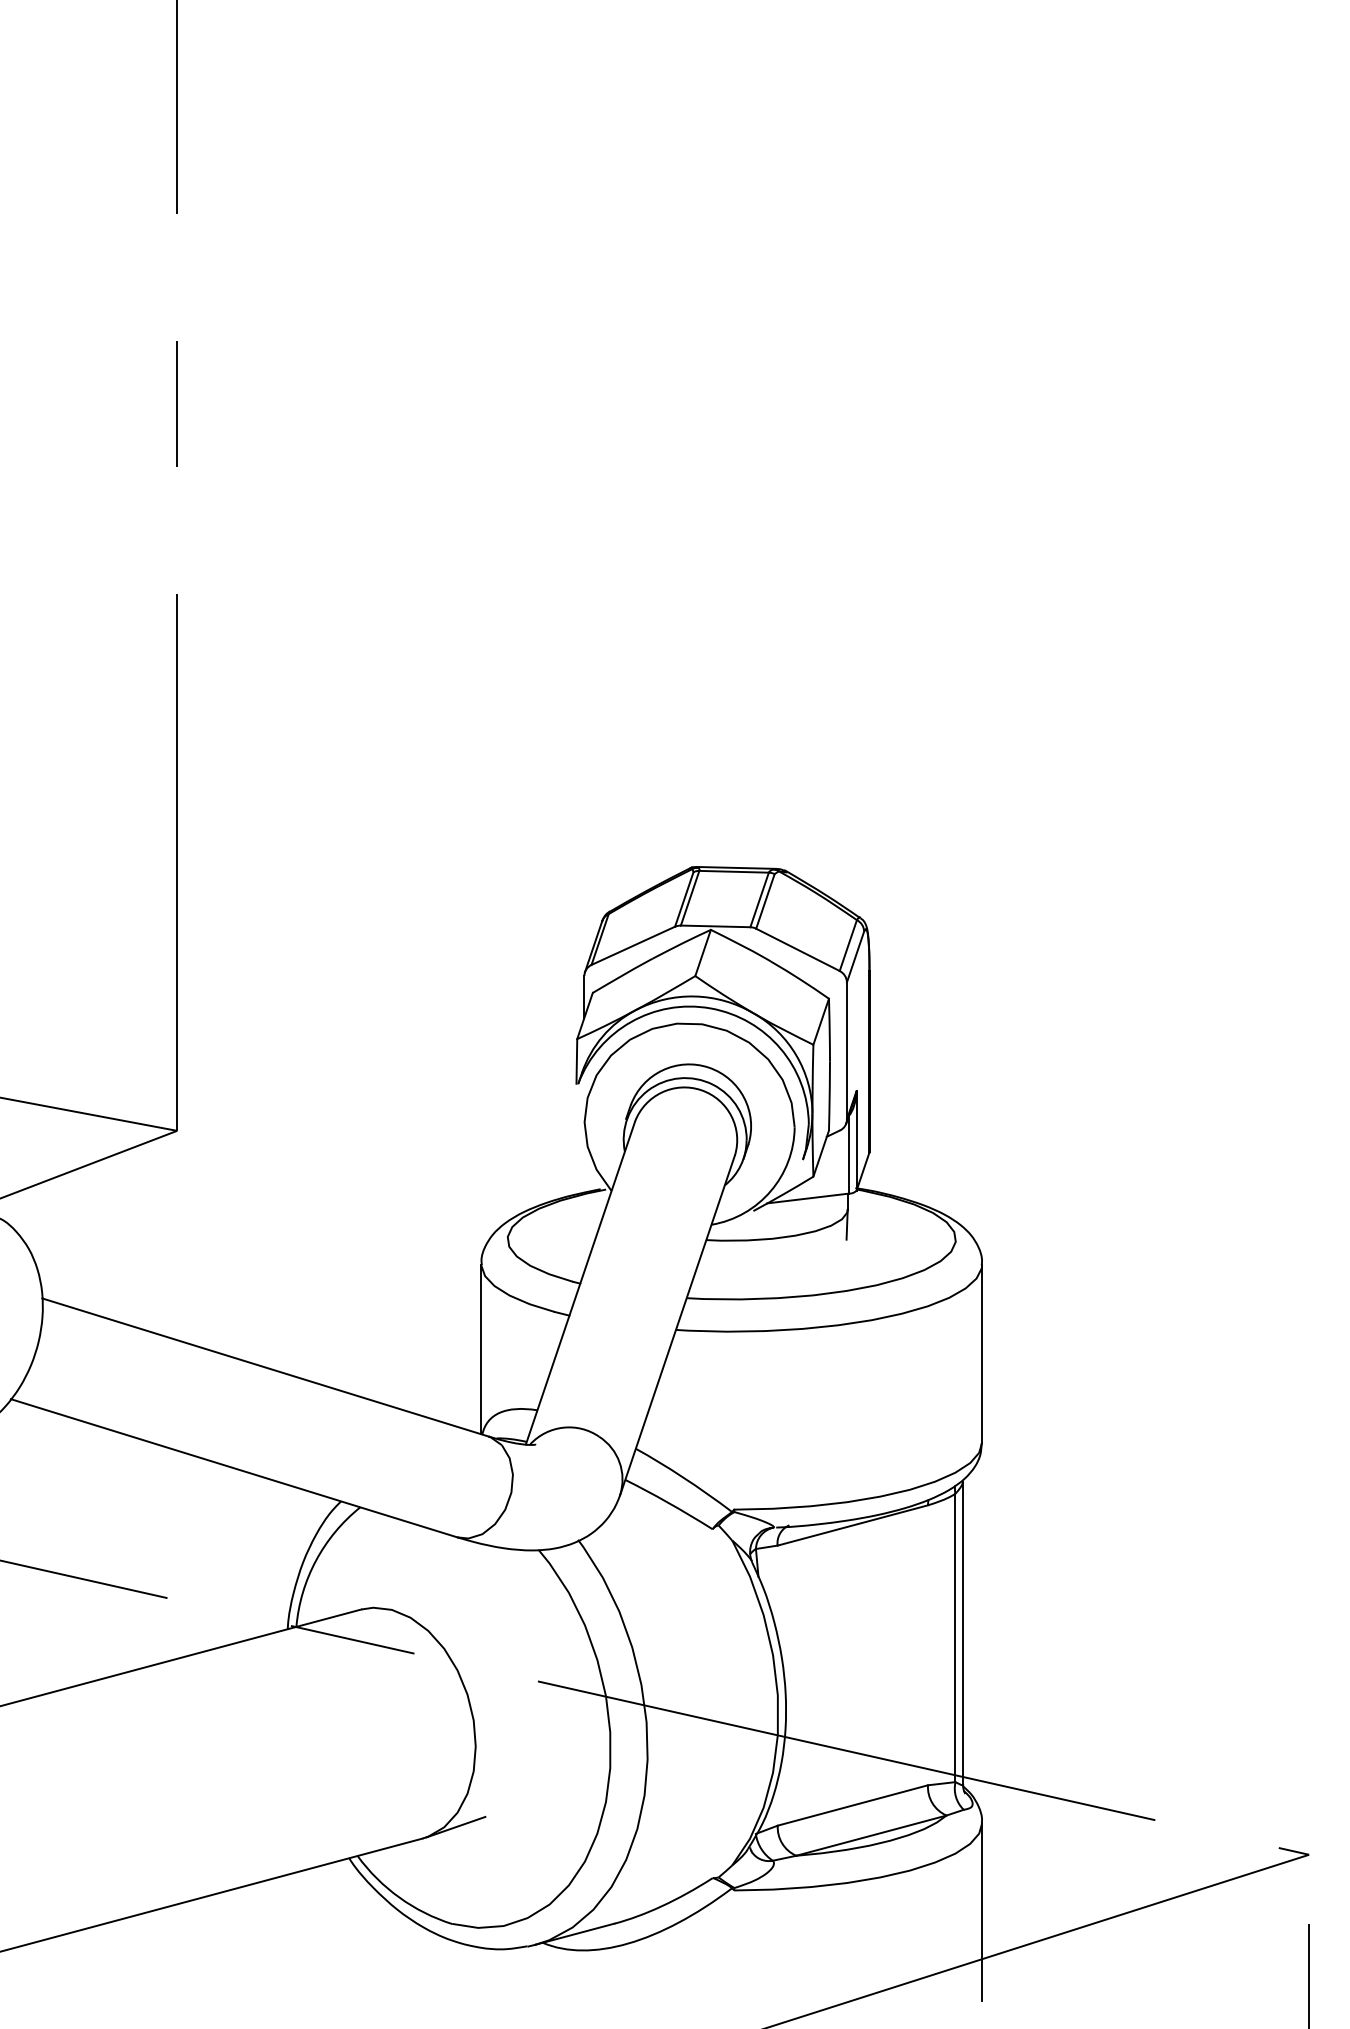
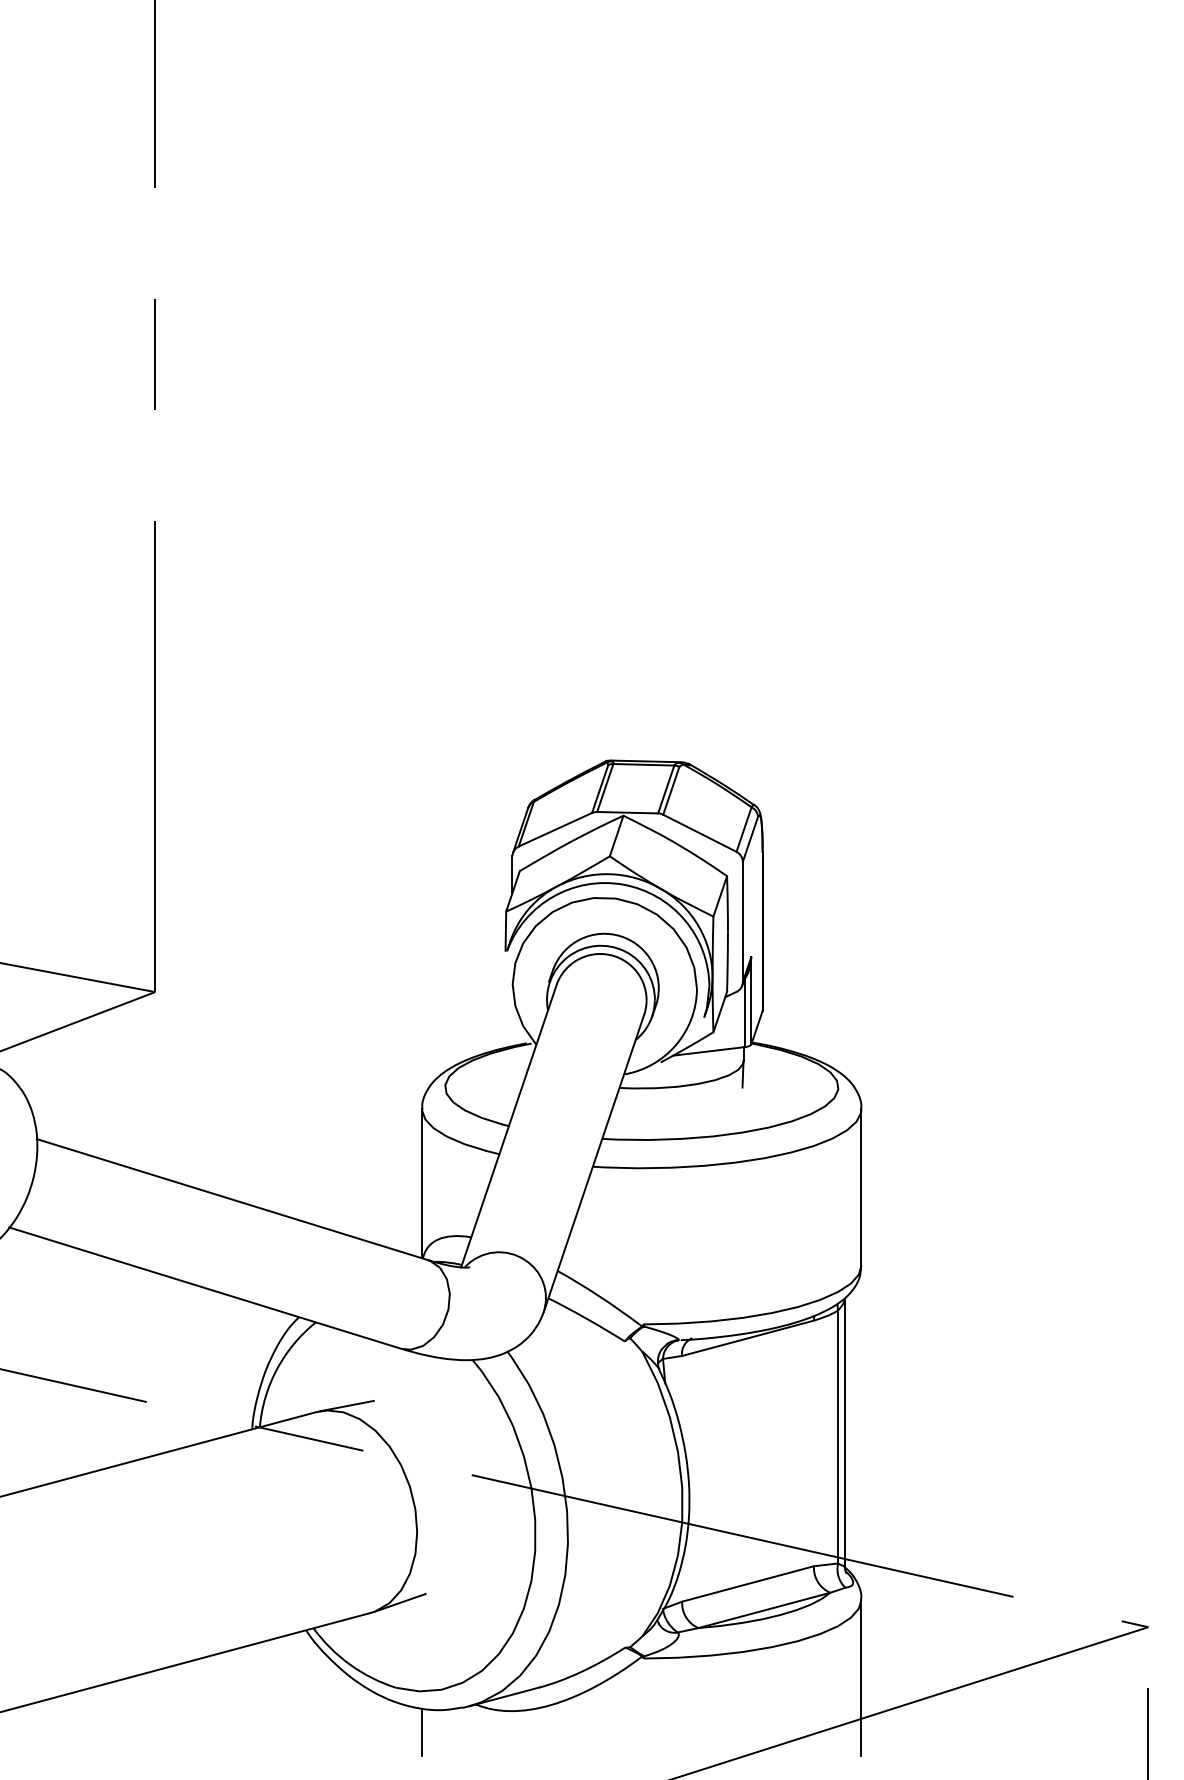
line: (395, 1602) -> (346, 1405), added
line: (481, 1973) -> (422, 1731), added

